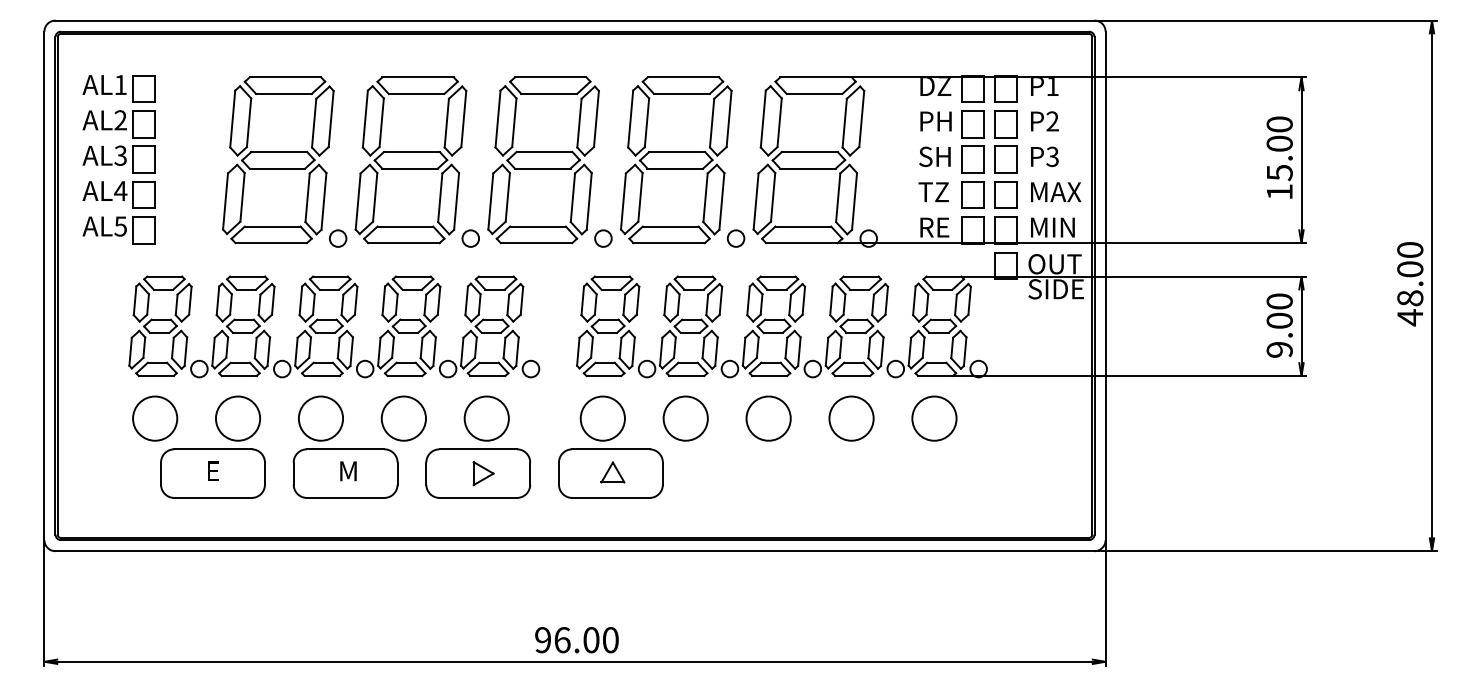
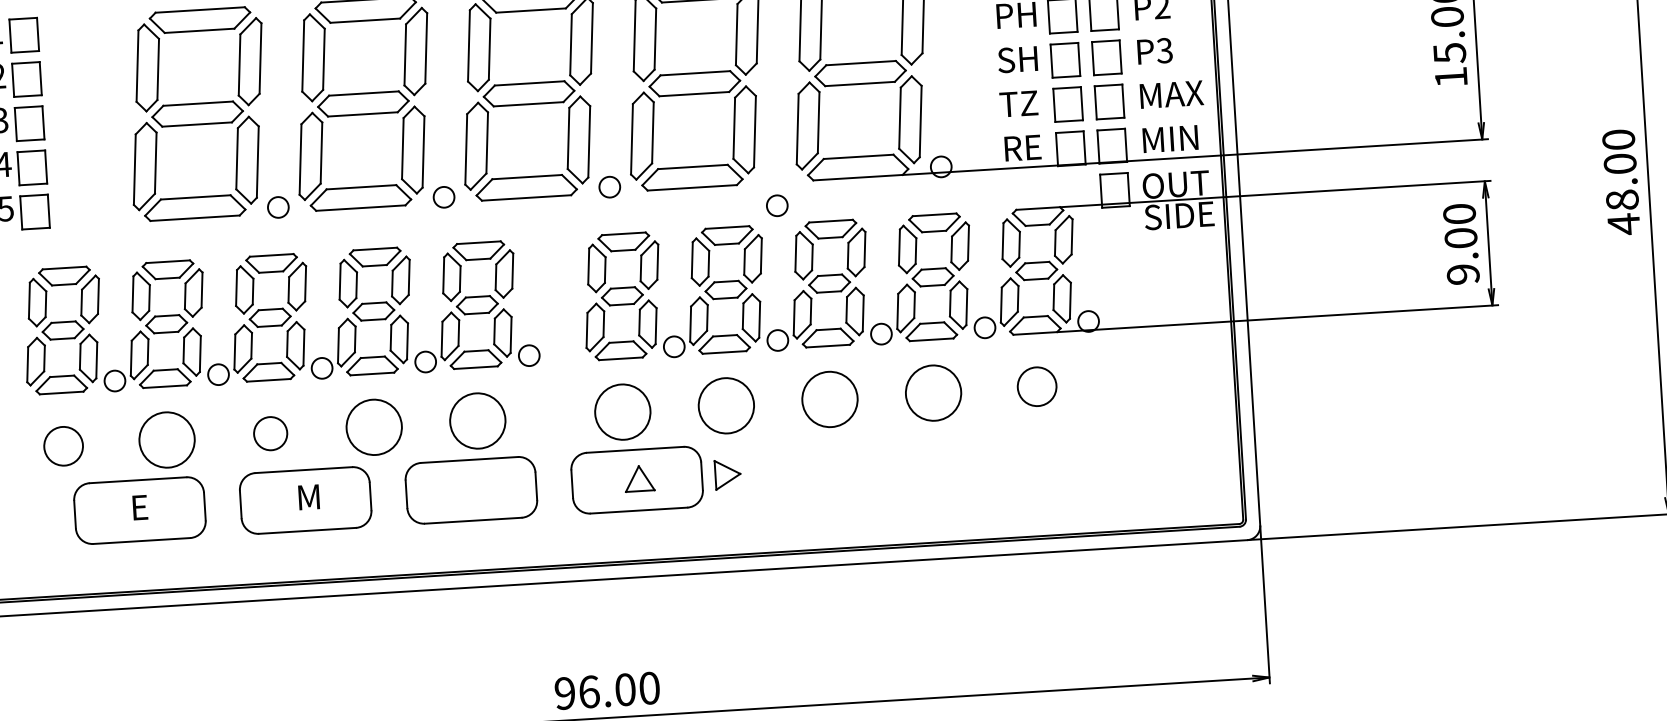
circle: (735, 238) -> (776, 205), moved
circle: (155, 418) -> (63, 446), size x0.7
circle: (320, 418) -> (270, 433), size x0.6
circle: (934, 418) -> (1037, 386), size x0.7
part: (483, 473) -> (727, 474), moved

